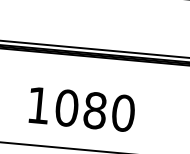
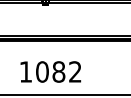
text: (123, 112) -> (75, 71), 1080 -> 1082

